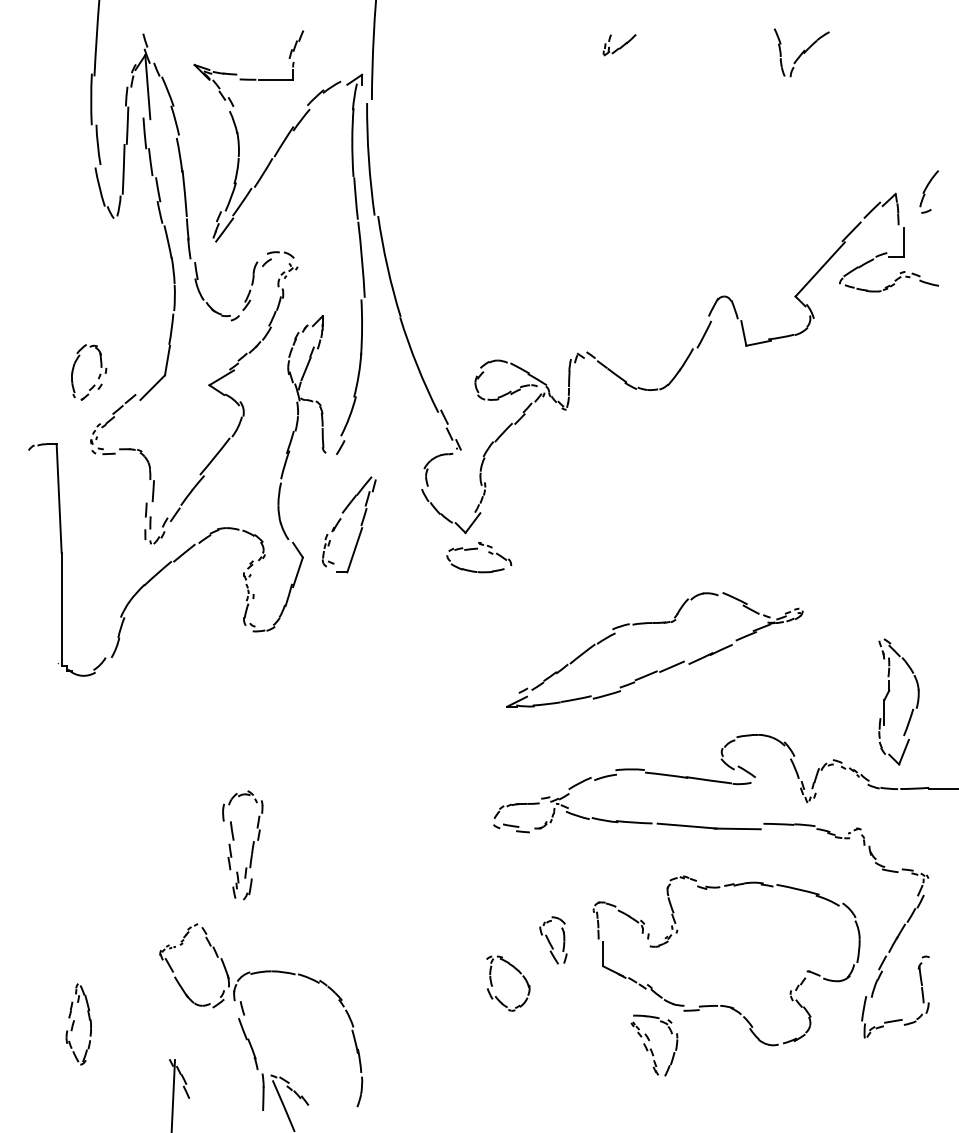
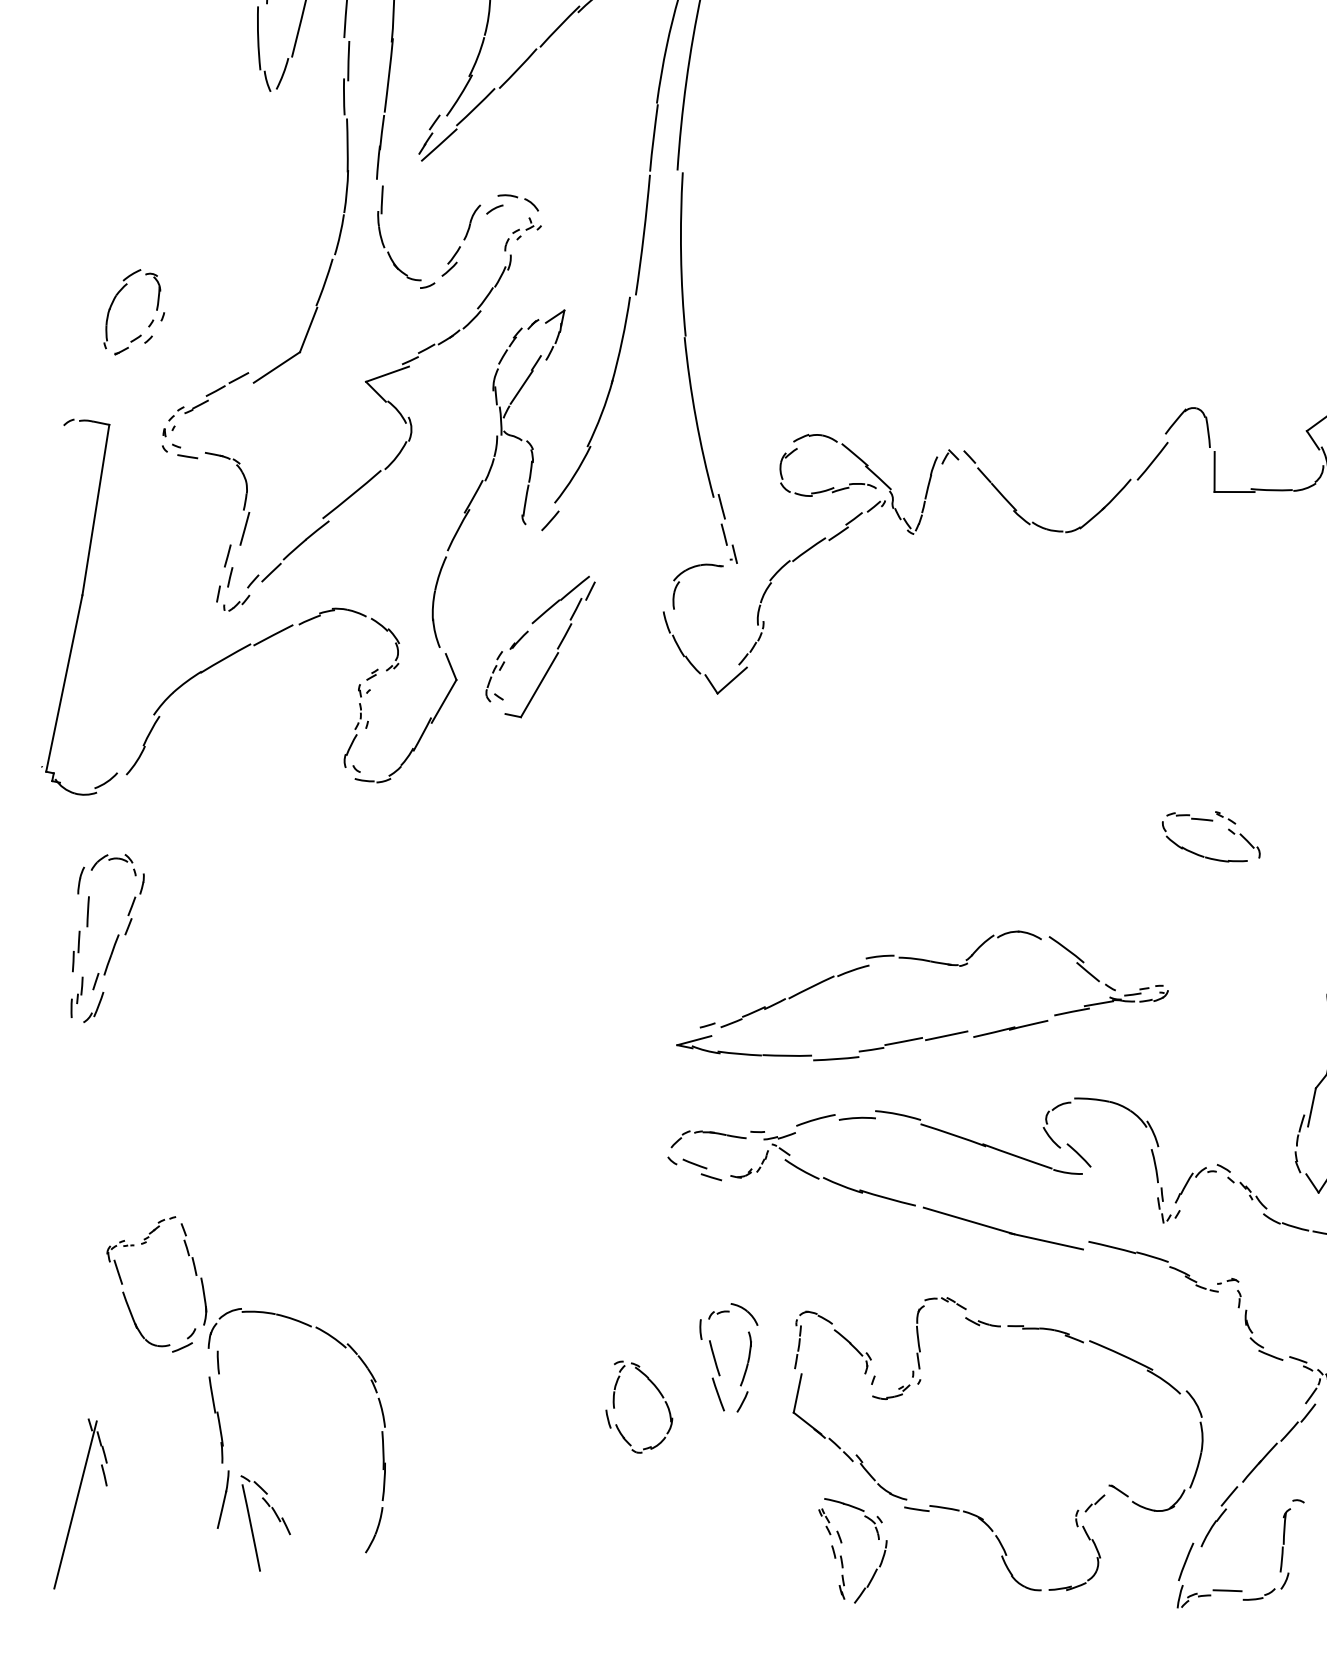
part: (98, 376) -> (149, 323), moved
part: (477, 549) -> (1211, 821), moved
part: (656, 670) -> (921, 1036), moved
part: (234, 840) -> (88, 927), moved
part: (553, 940) -> (724, 1356), size x1.43

